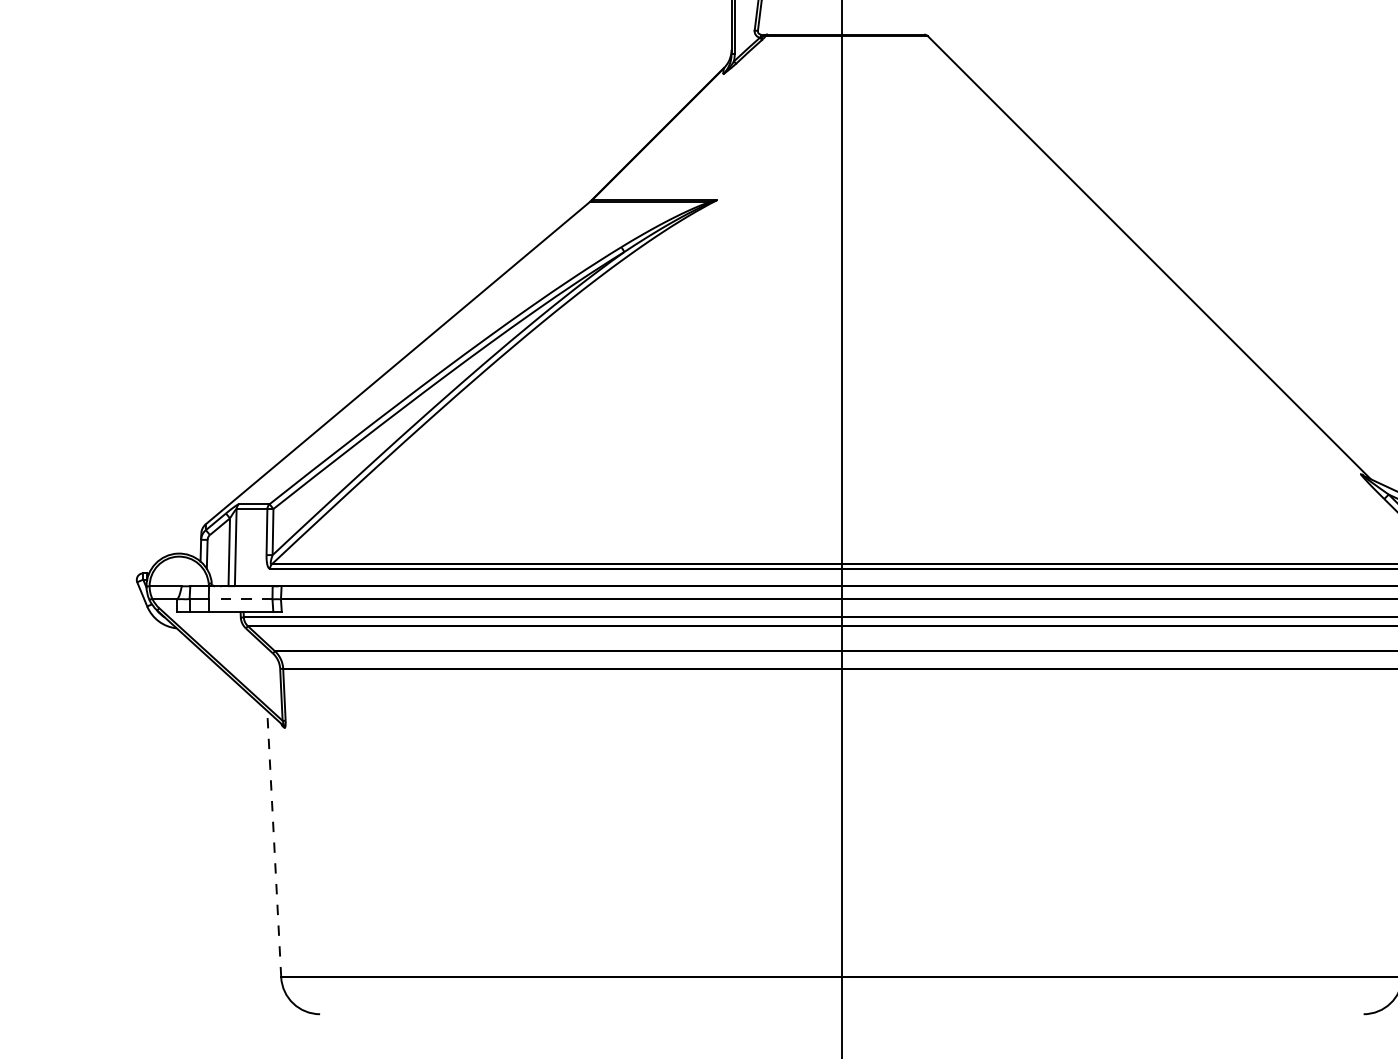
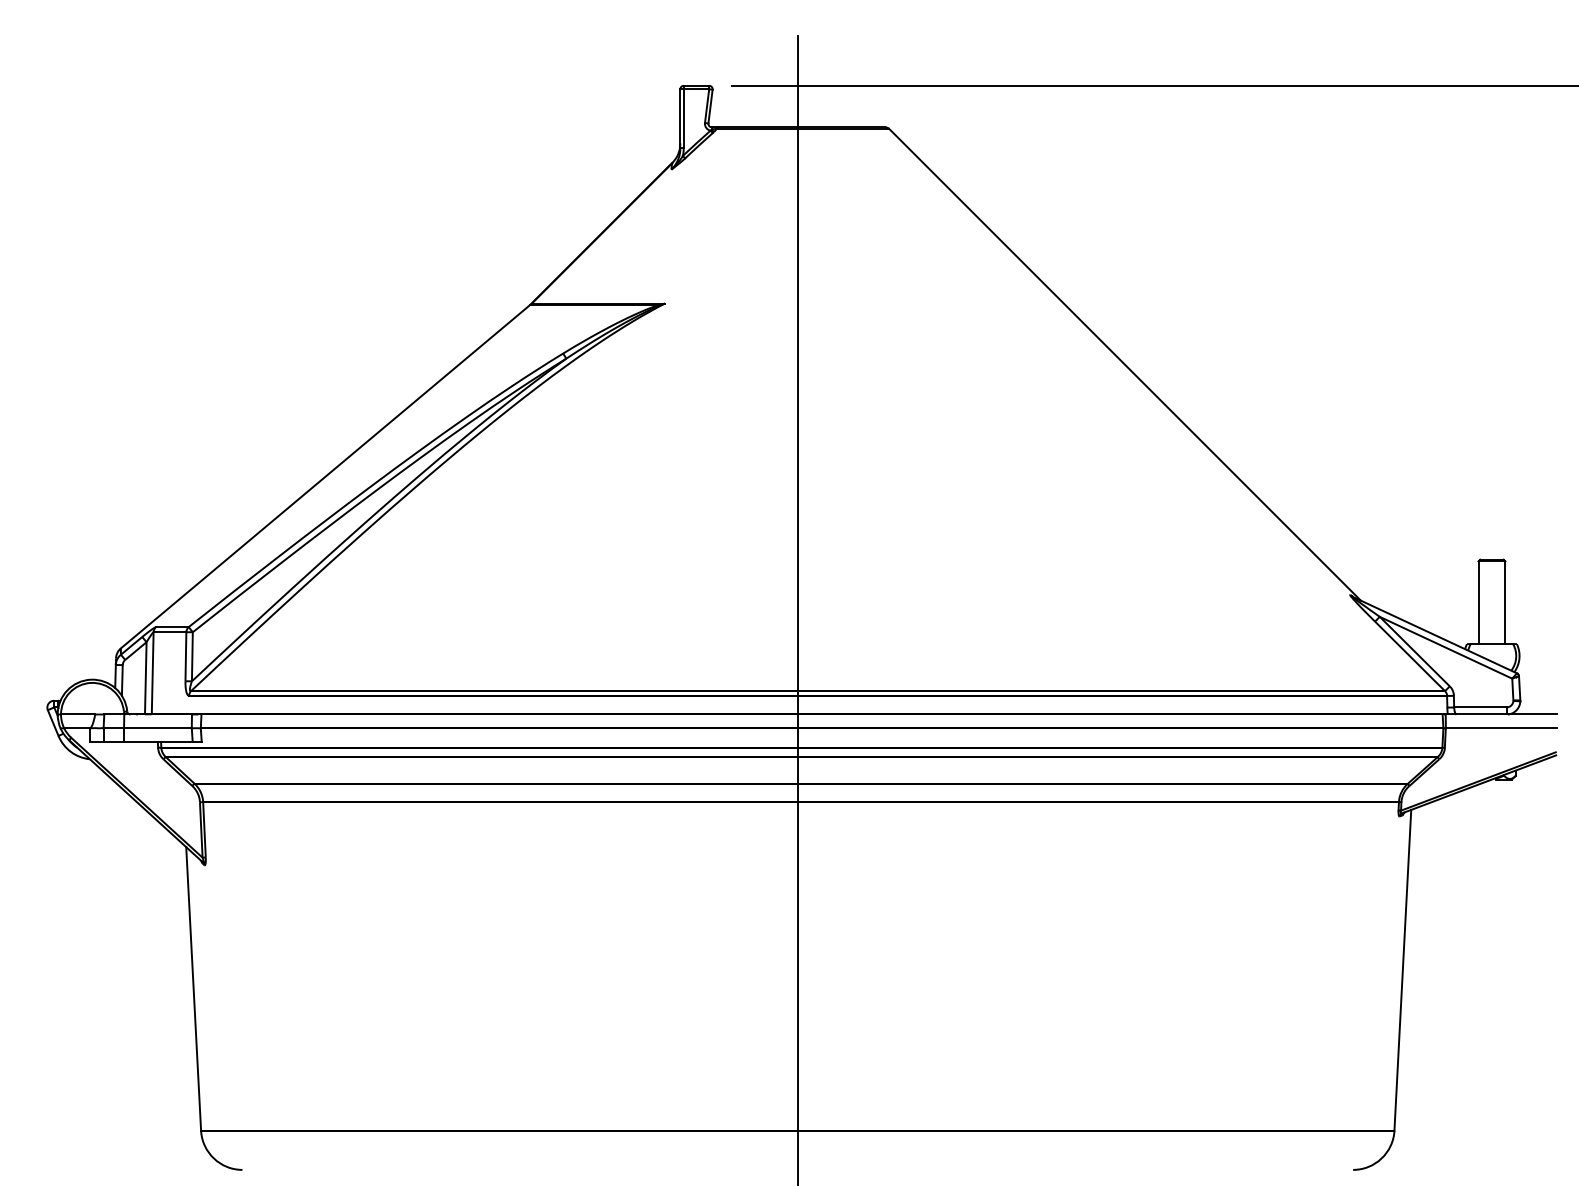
line: (240, 599) -> (157, 728), dashed -> solid
line: (274, 843) -> (193, 988), dashed -> solid

